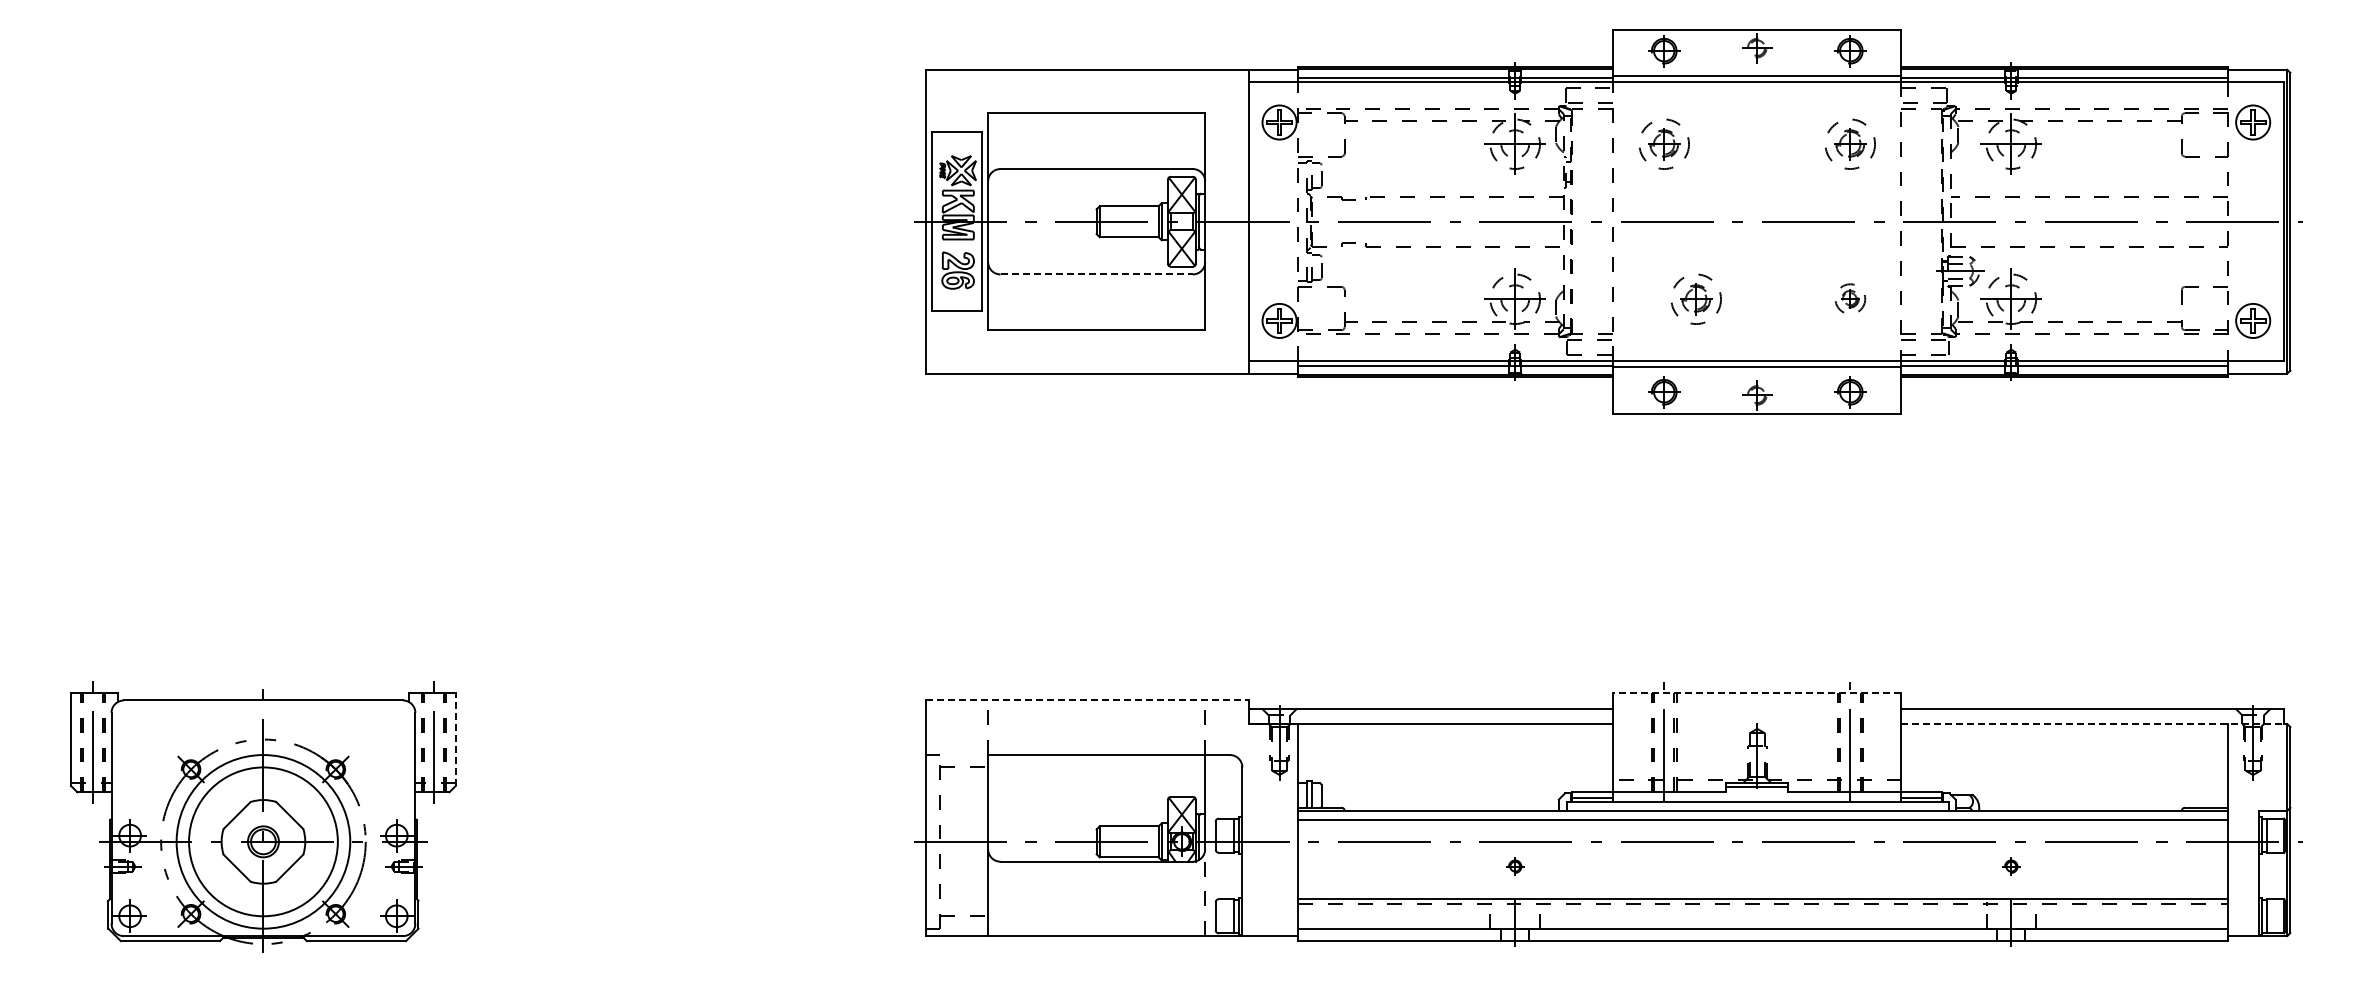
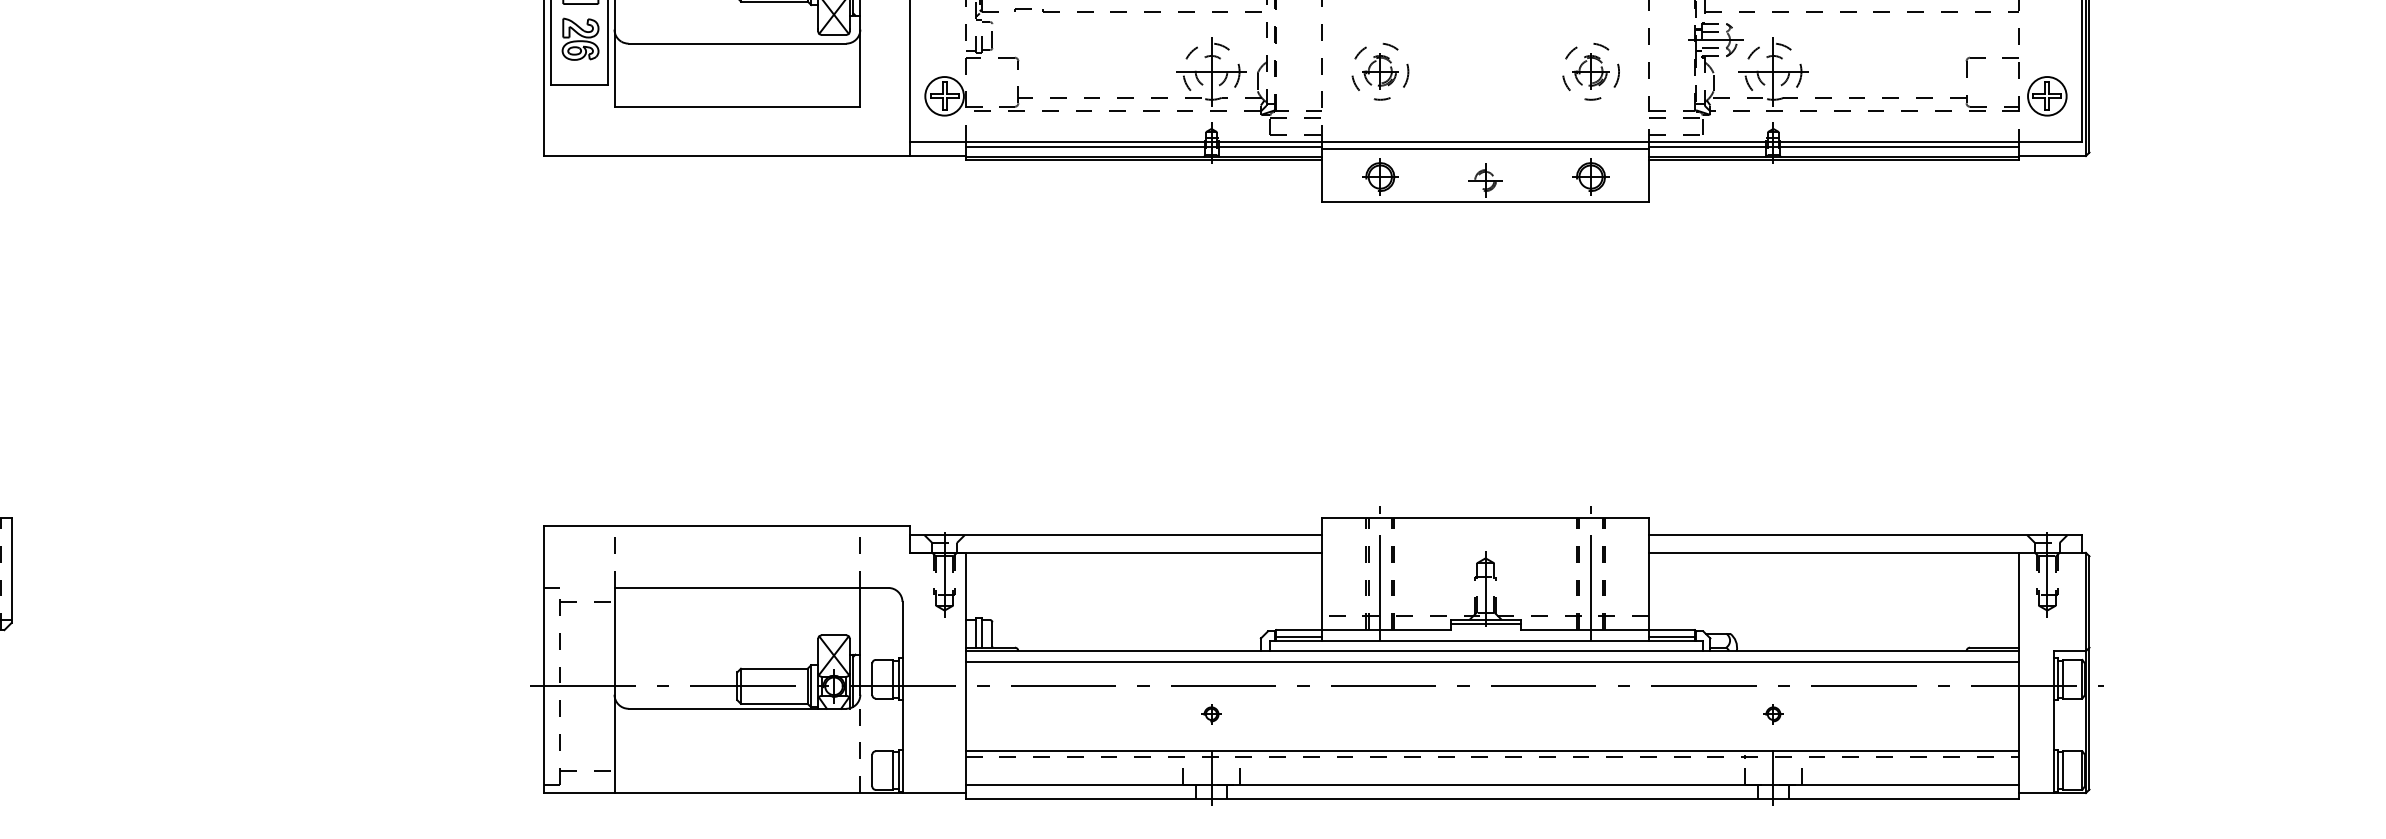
line: (1097, 274) -> (738, 43), dashed -> solid
part: (1695, 298) -> (1379, 70), moved
part: (1850, 298) -> (1591, 70), size x1.67
line: (1756, 693) -> (1484, 518), dashed -> solid
line: (1087, 700) -> (727, 526), dashed -> solid
line: (2093, 724) -> (1866, 553), dashed -> solid
line: (455, 739) -> (11, 570), dashed -> solid

